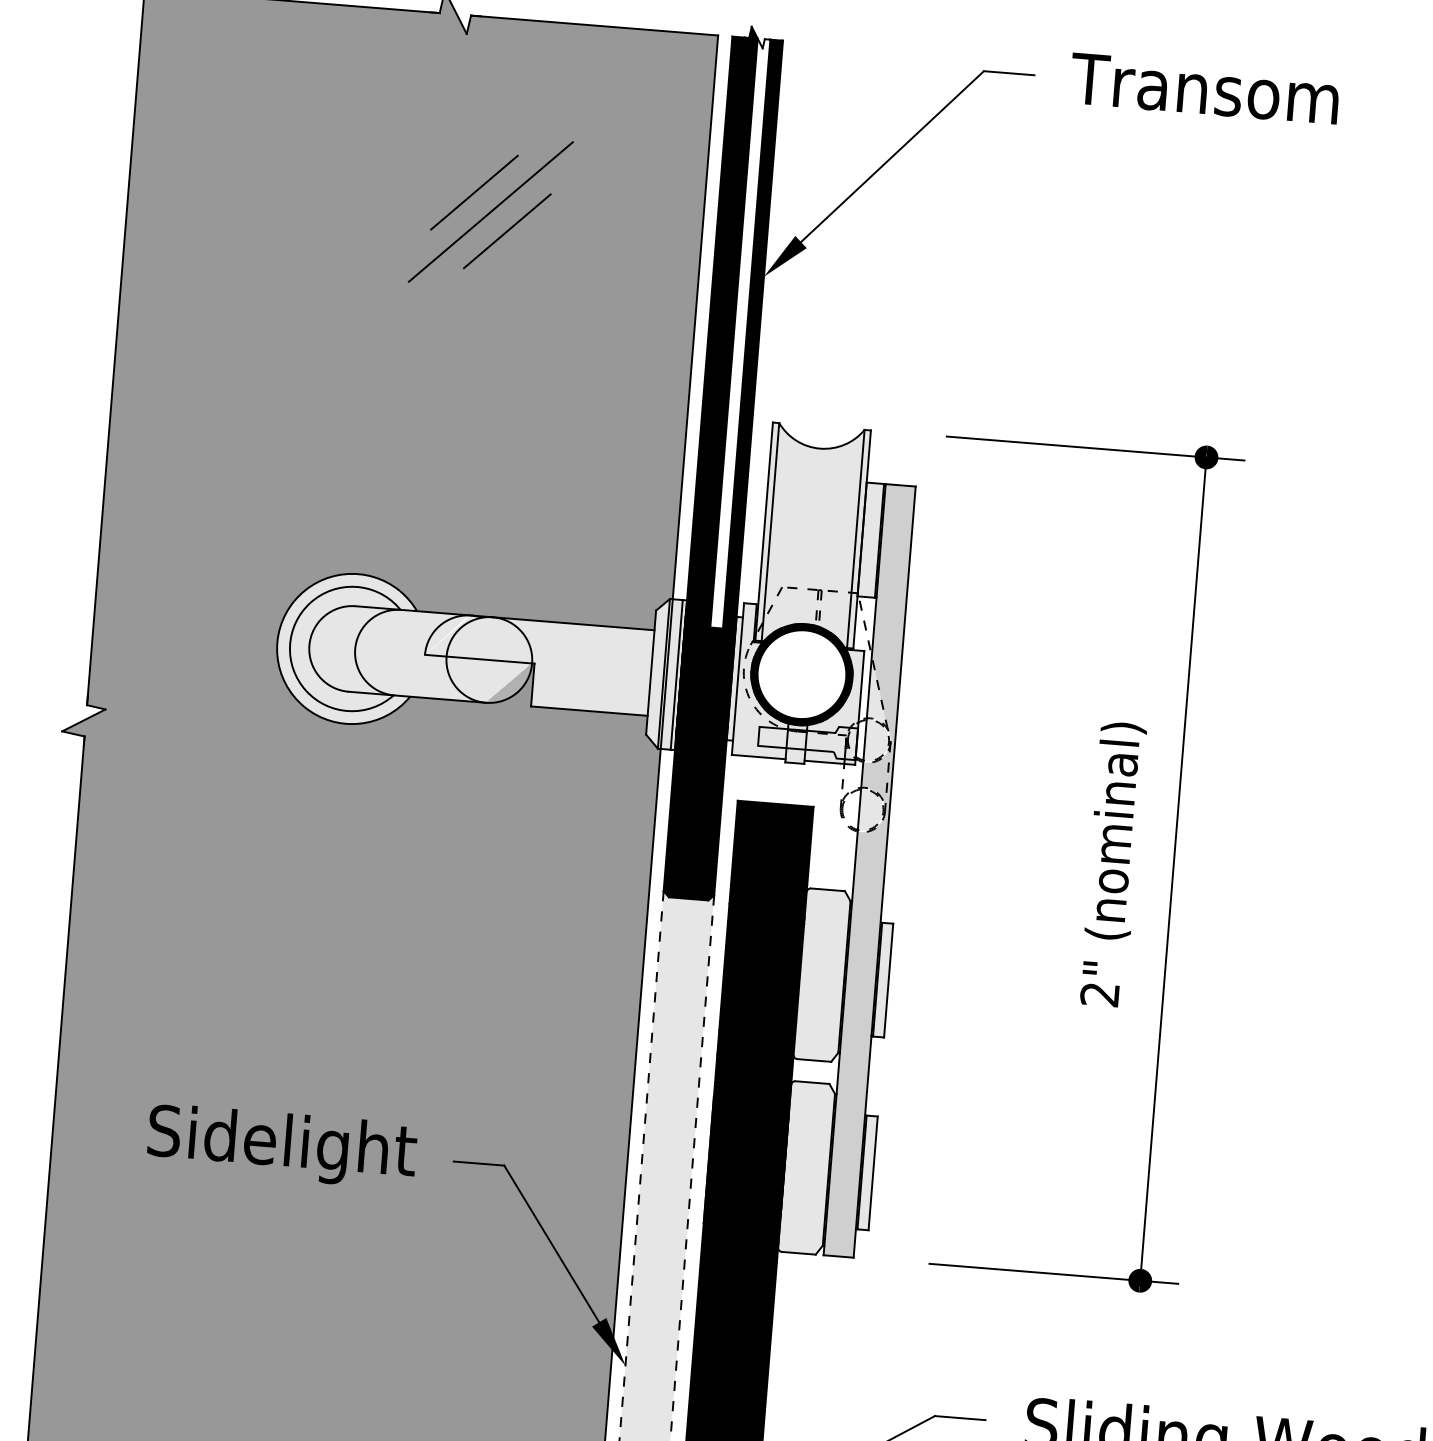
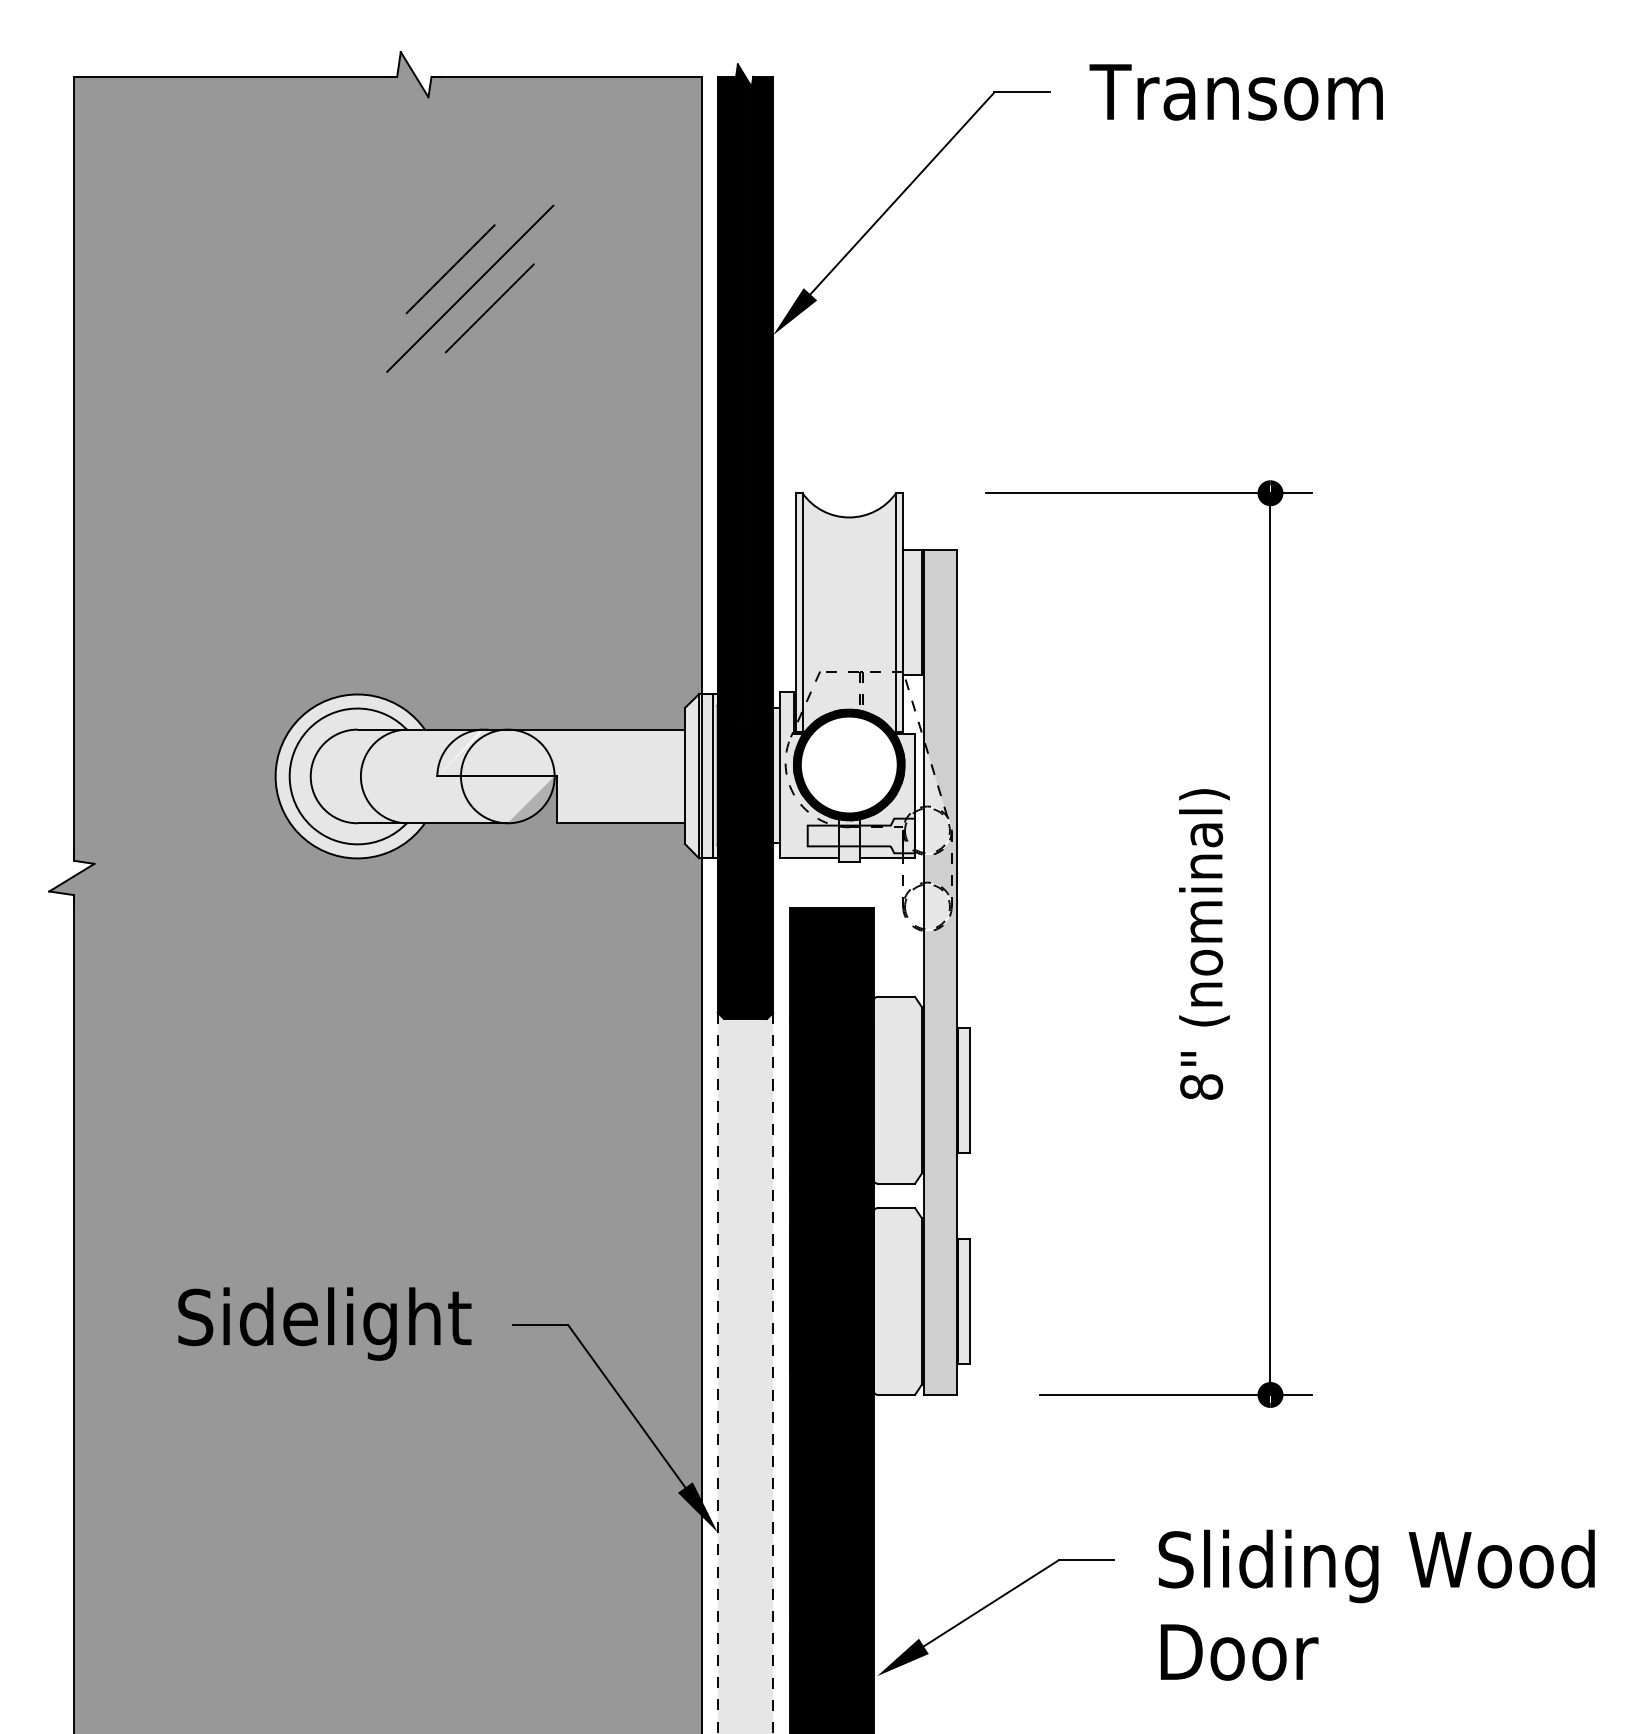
fill: (740, 332) -> (752, 398), added
text: (1099, 994) -> (1201, 1086), 2" -> 8"

